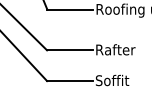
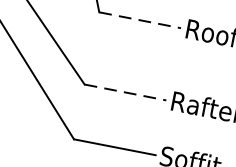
line: (70, 9) -> (140, 19), solid -> dashed
line: (69, 50) -> (124, 92), solid -> dashed

